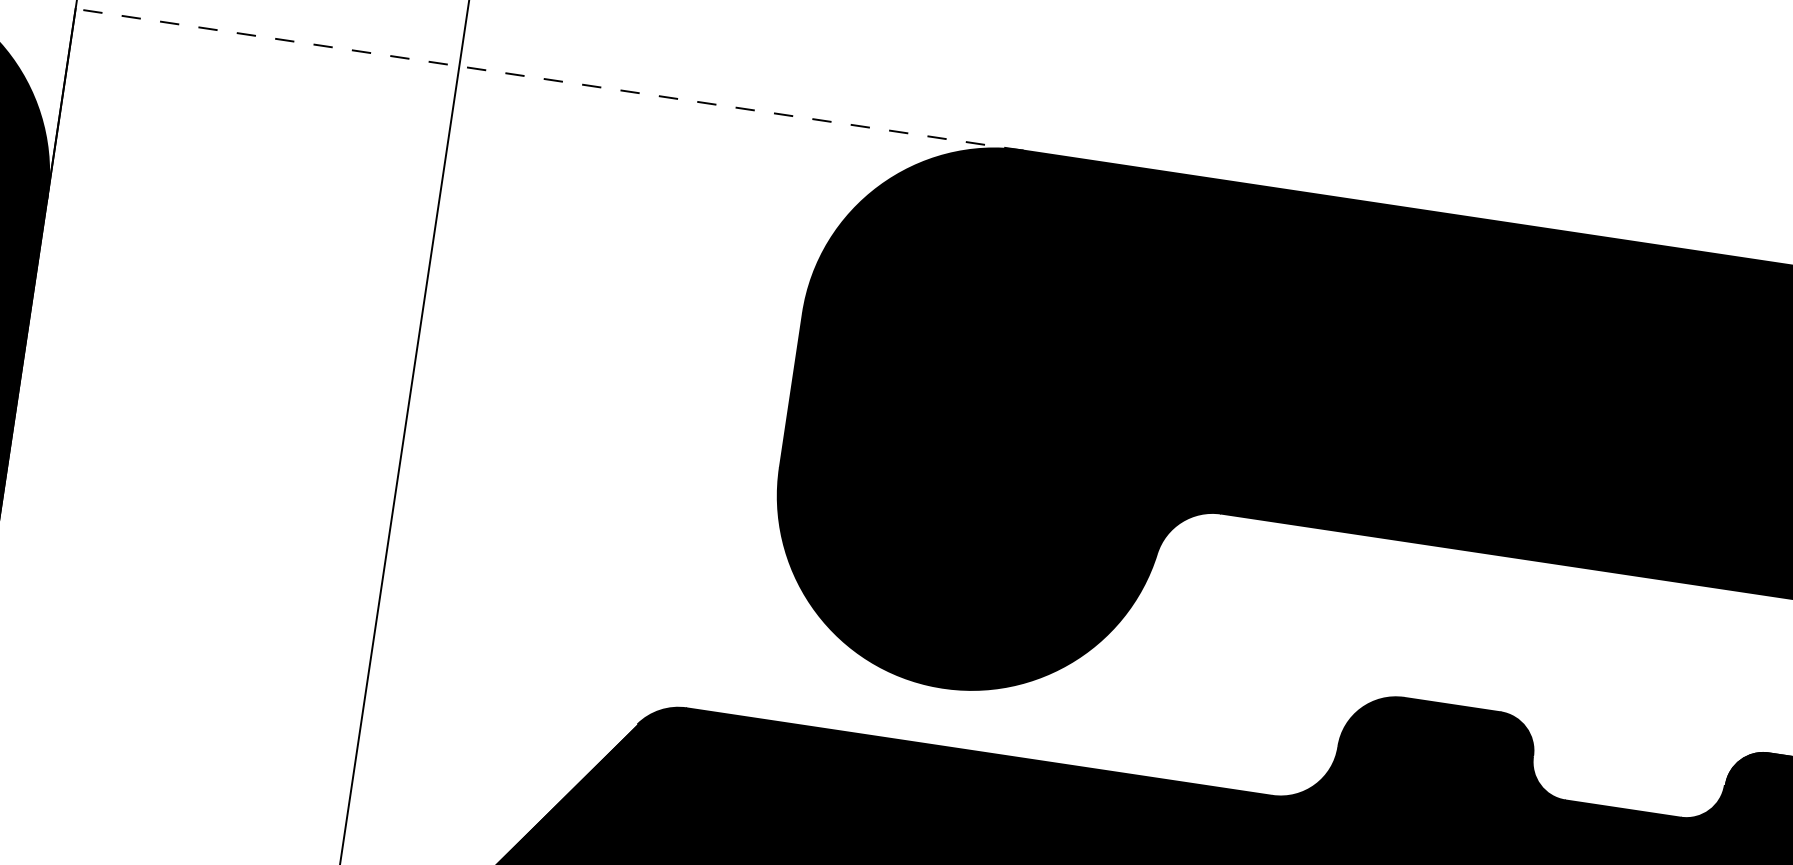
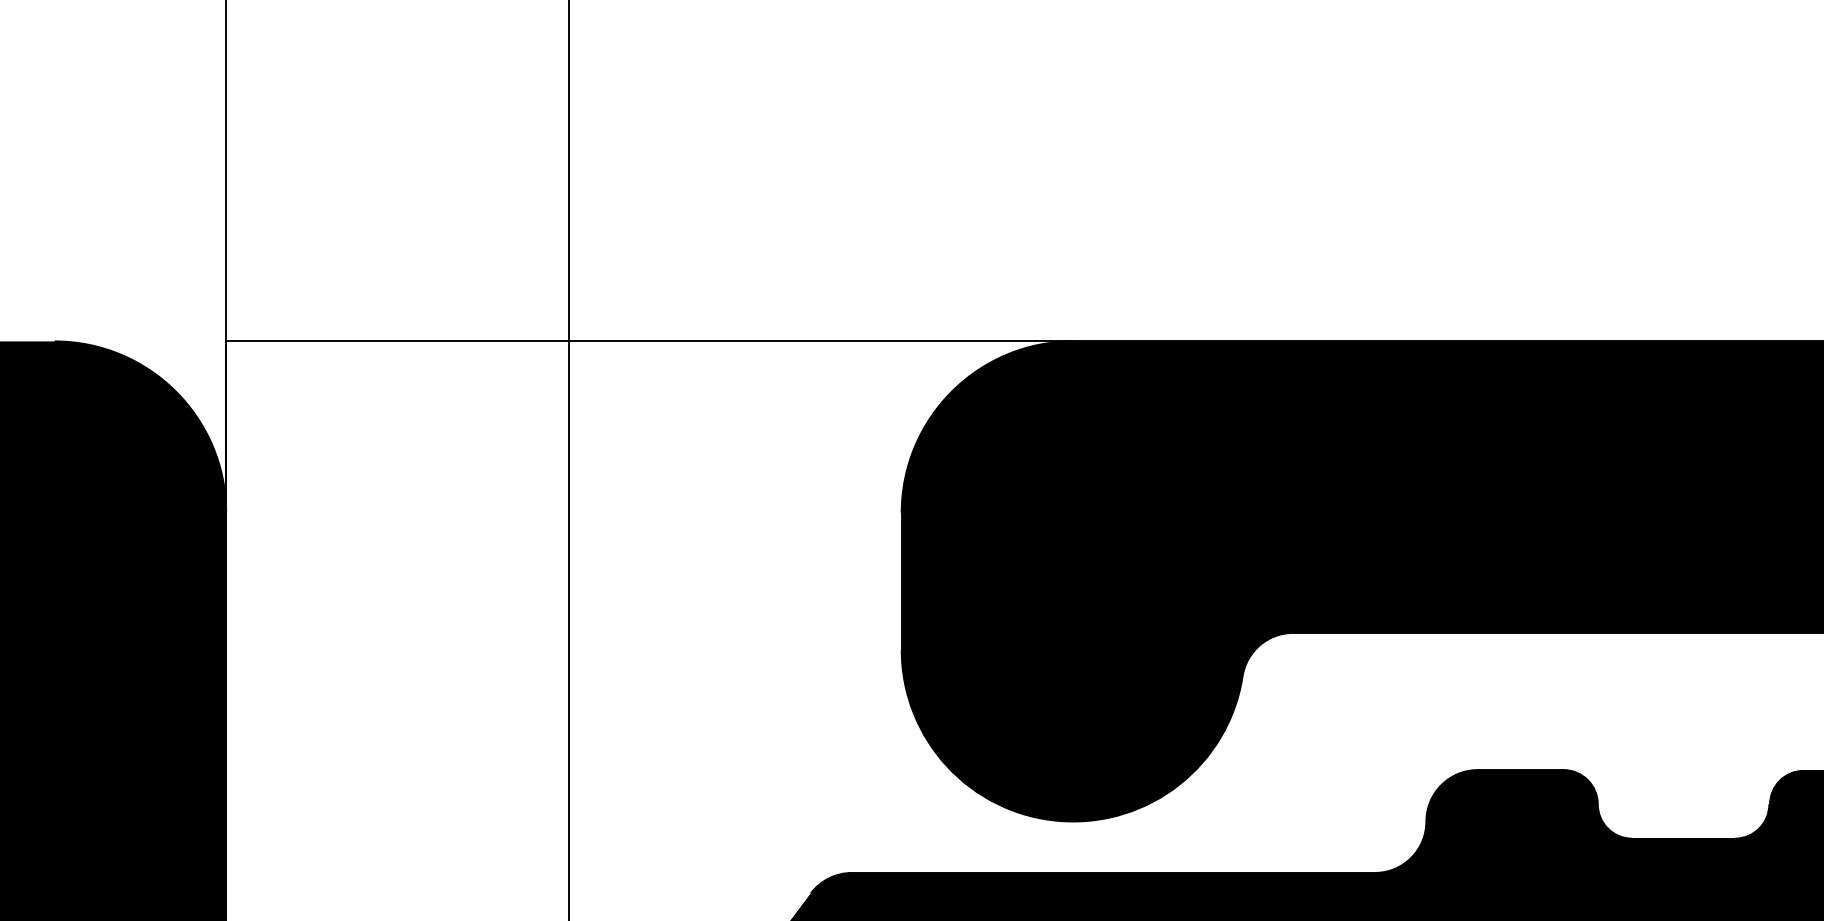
line: (549, 79) -> (649, 341), dashed -> solid

